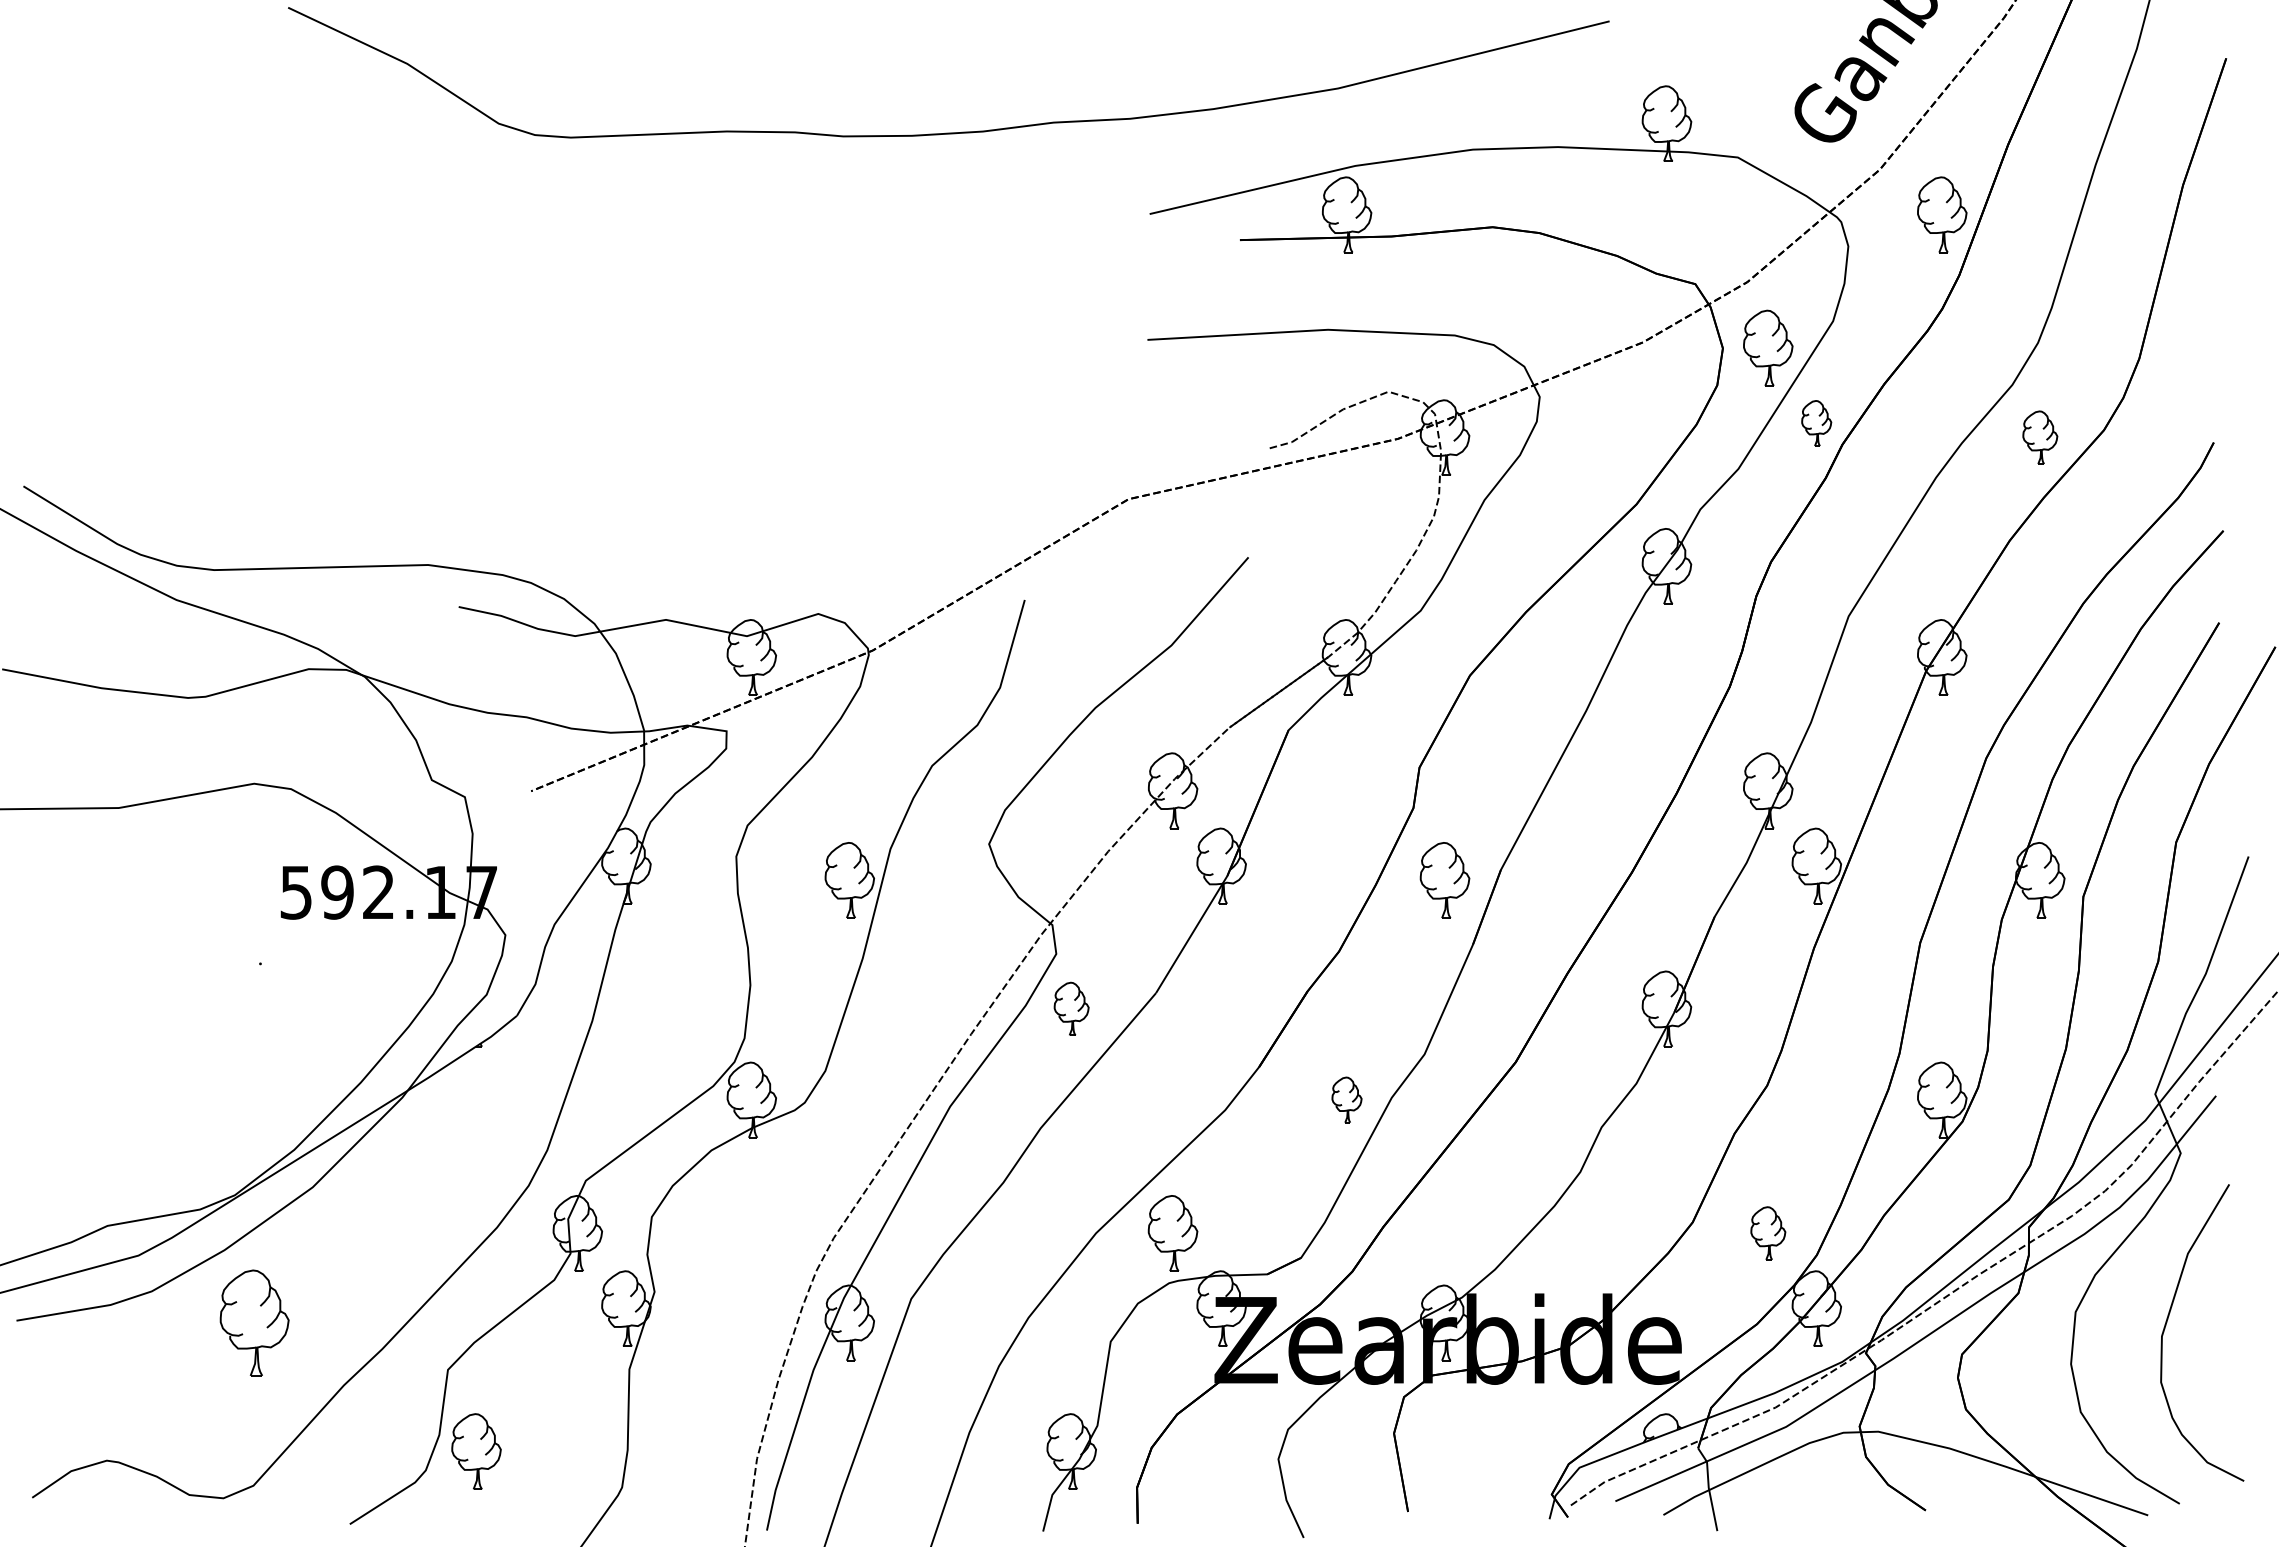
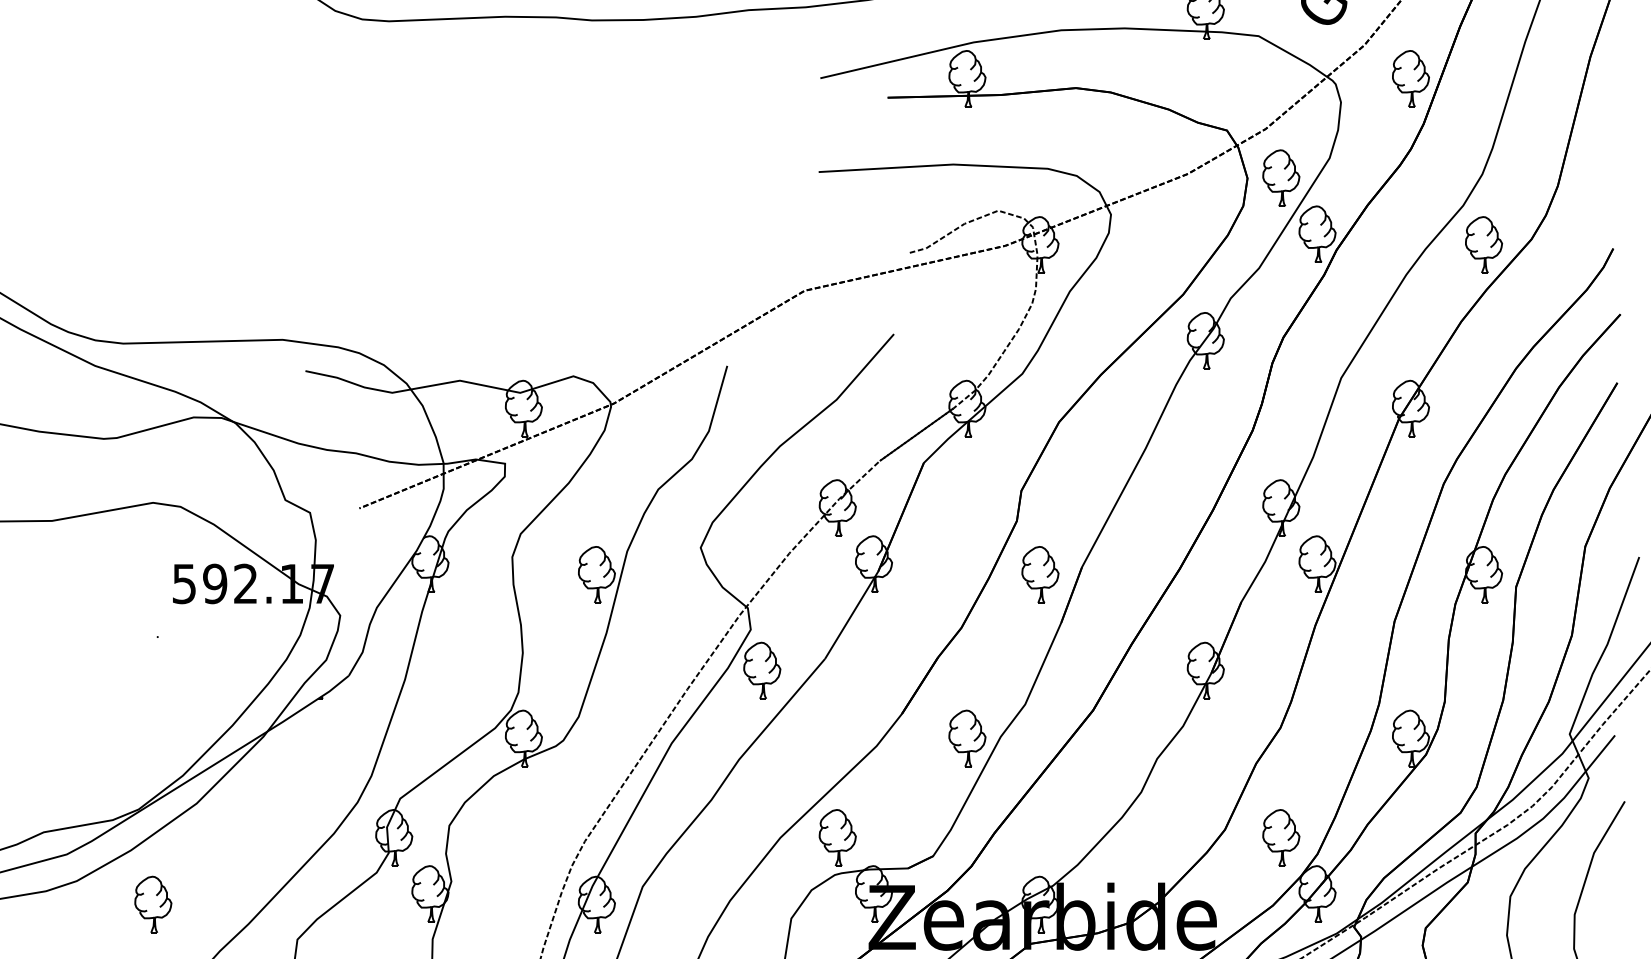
part: (1816, 423) -> (1317, 234), size x1.67
part: (2040, 437) -> (1484, 244), size x1.43
part: (1071, 1008) -> (762, 670), size x1.43
part: (1346, 1099) -> (967, 738), size x1.67
part: (1768, 1233) -> (1281, 837), size x1.43
part: (254, 1322) -> (153, 904), size x0.71

